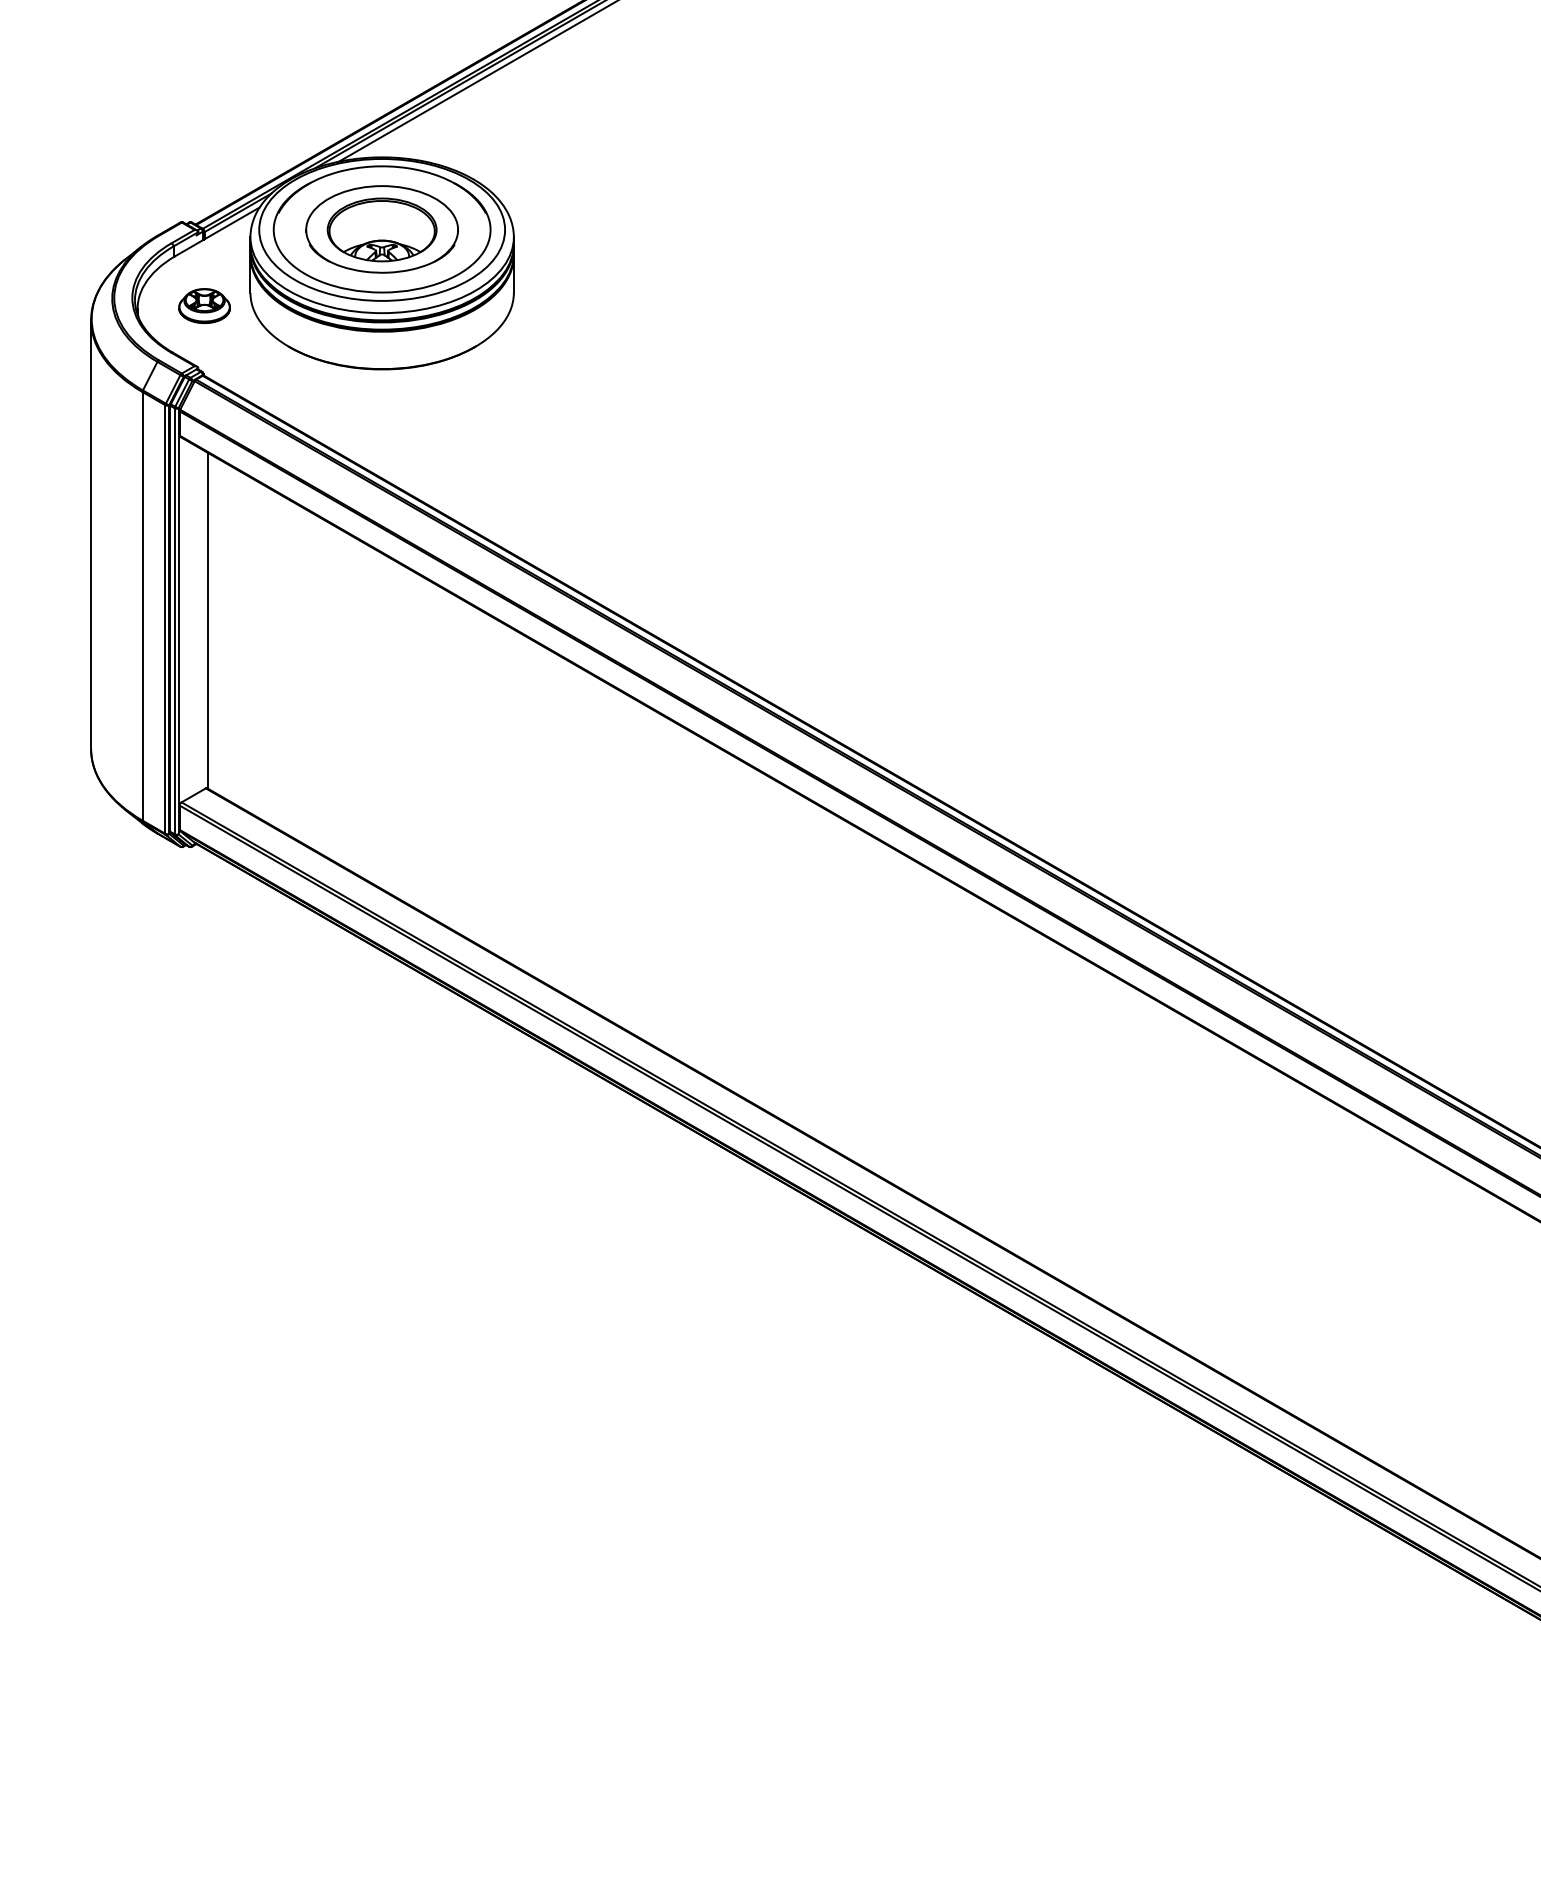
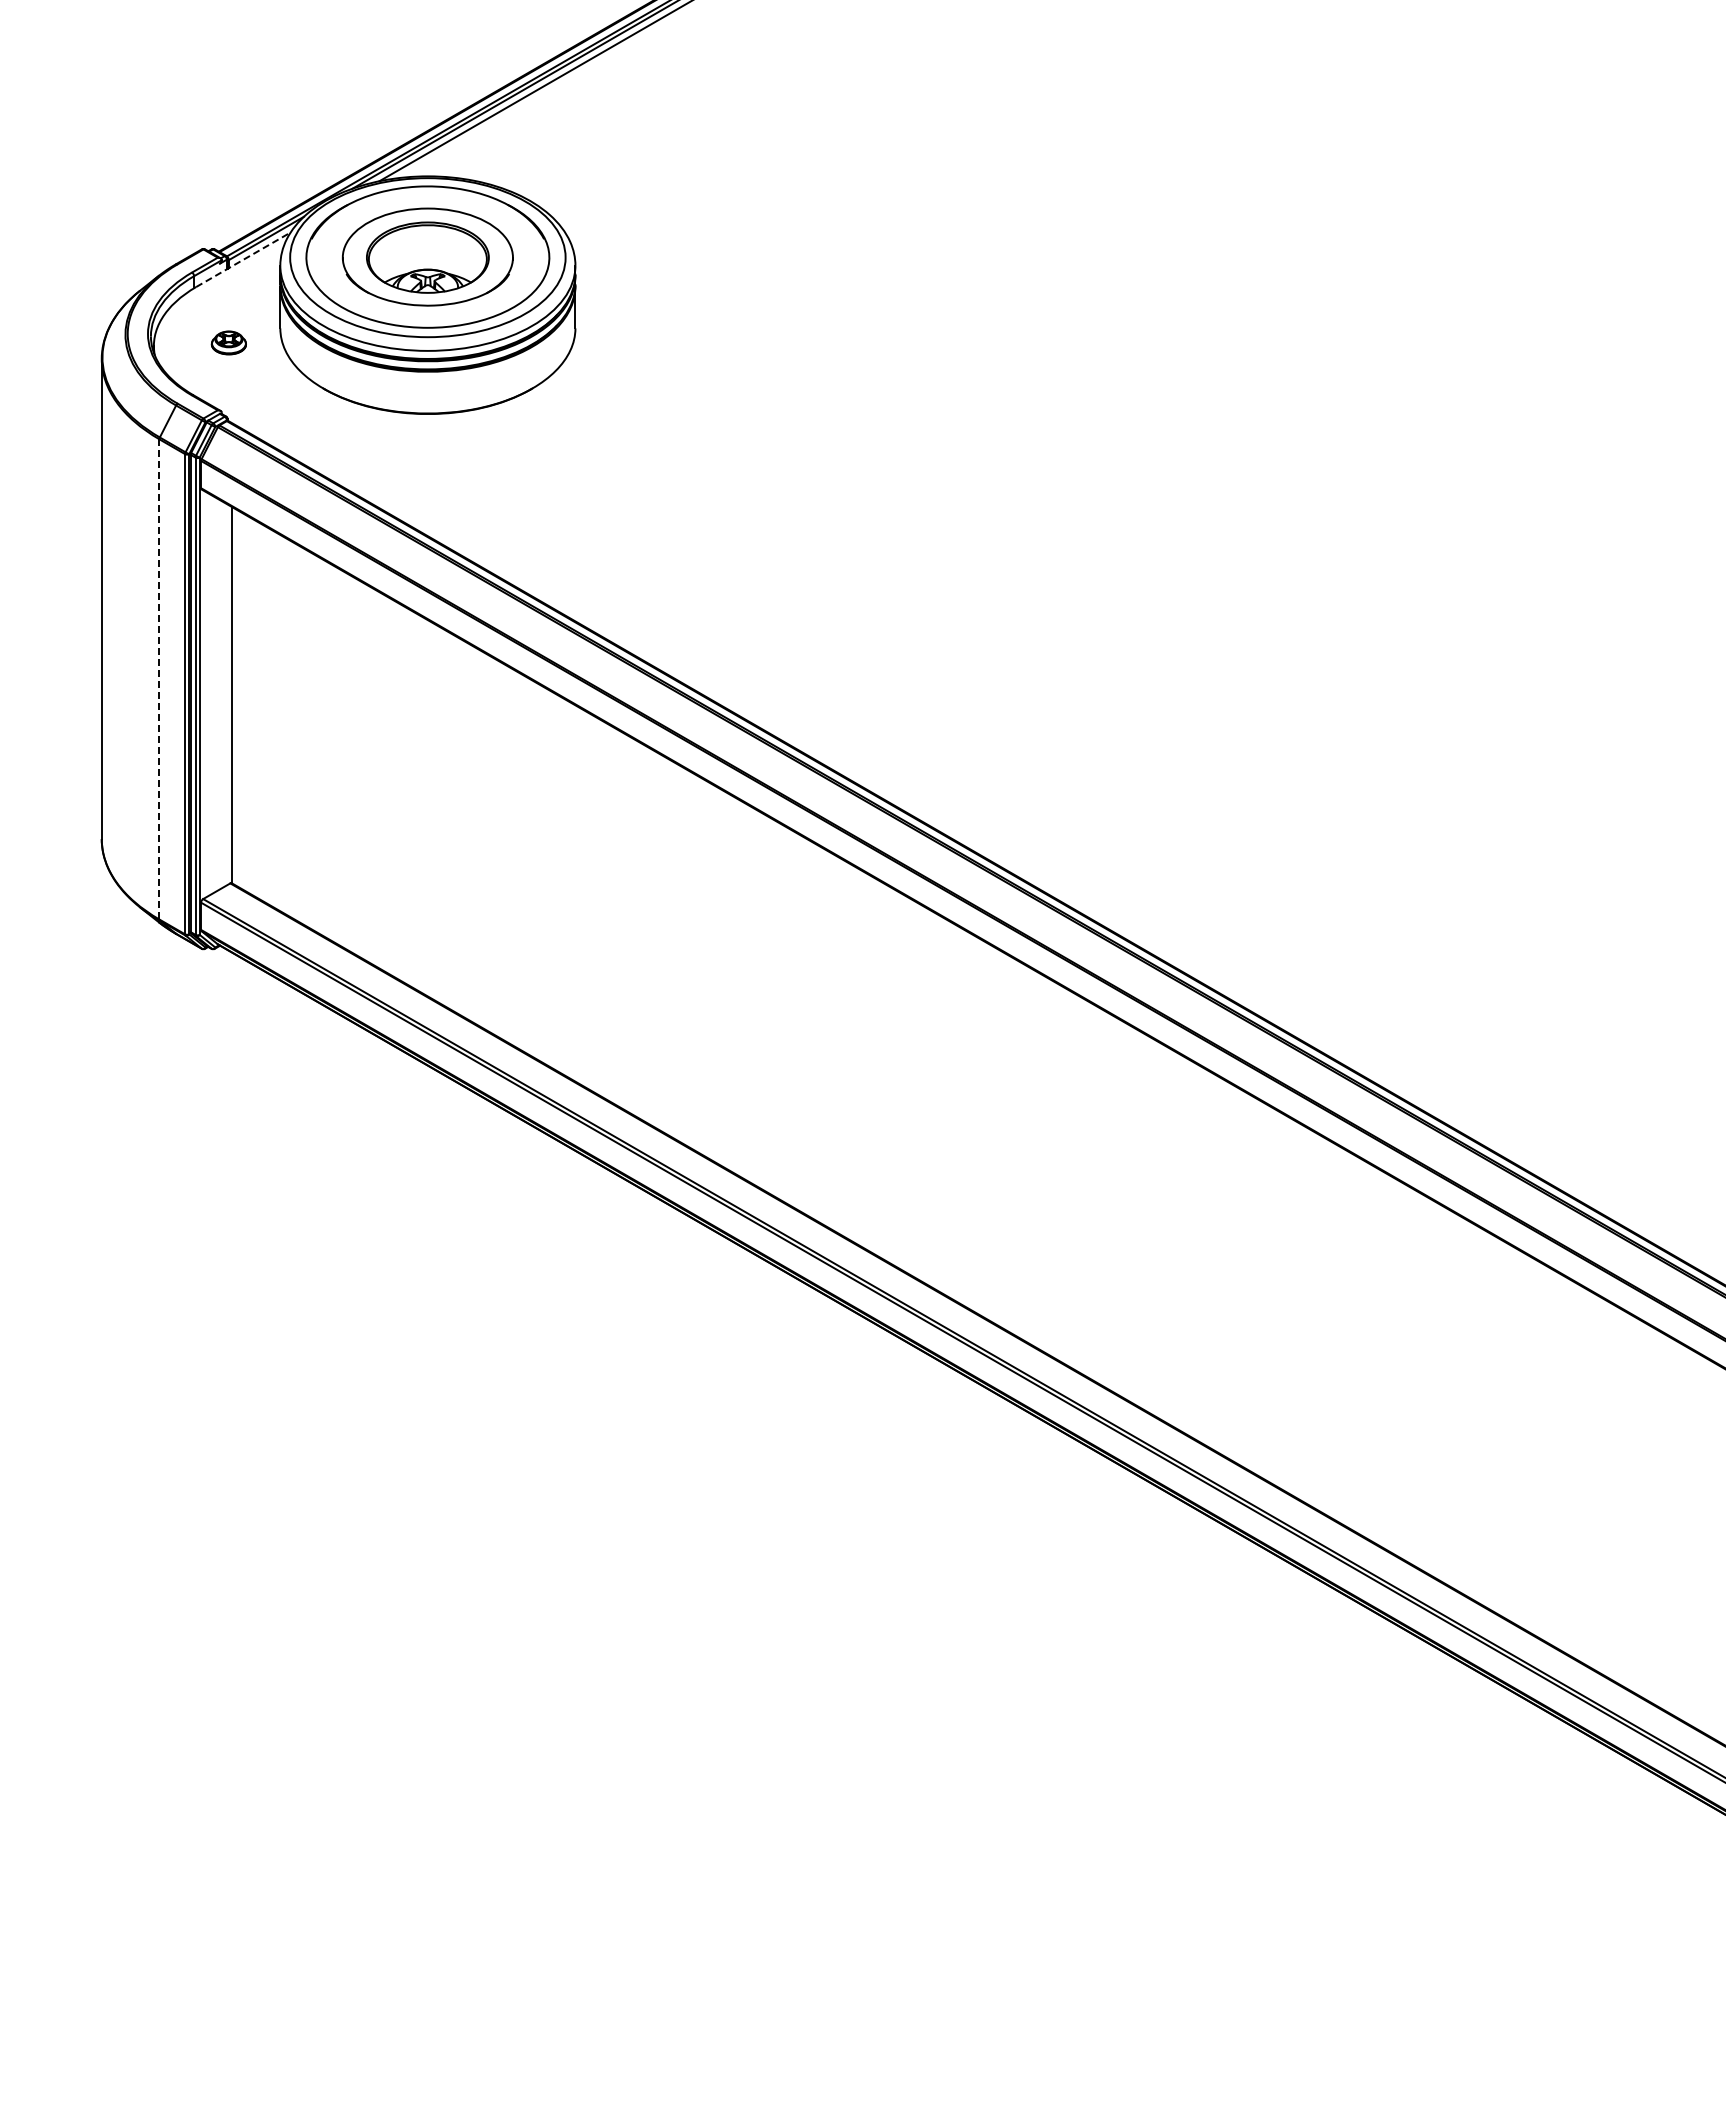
line: (217, 231) -> (243, 259), solid -> dashed
part: (204, 305) -> (228, 342), size x0.6
line: (142, 605) -> (159, 678), solid -> dashed

